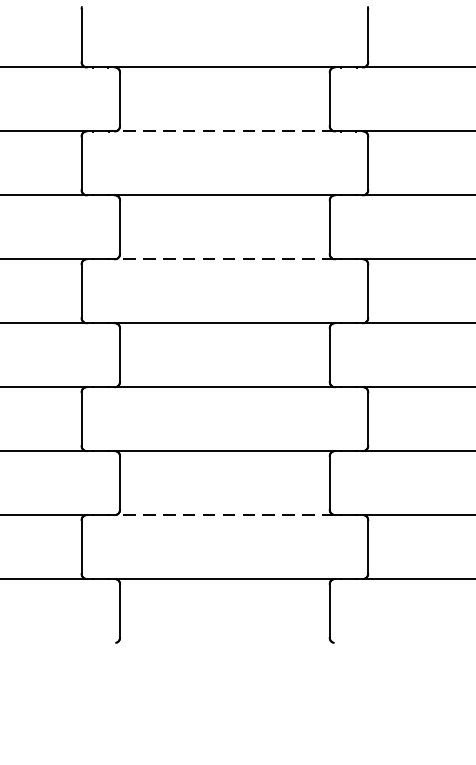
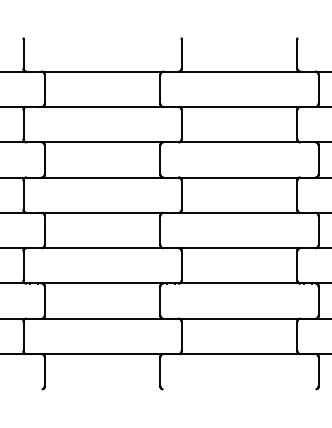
line: (224, 132) -> (102, 107), dashed -> solid
line: (224, 259) -> (102, 177), dashed -> solid
line: (224, 514) -> (102, 318), dashed -> solid

